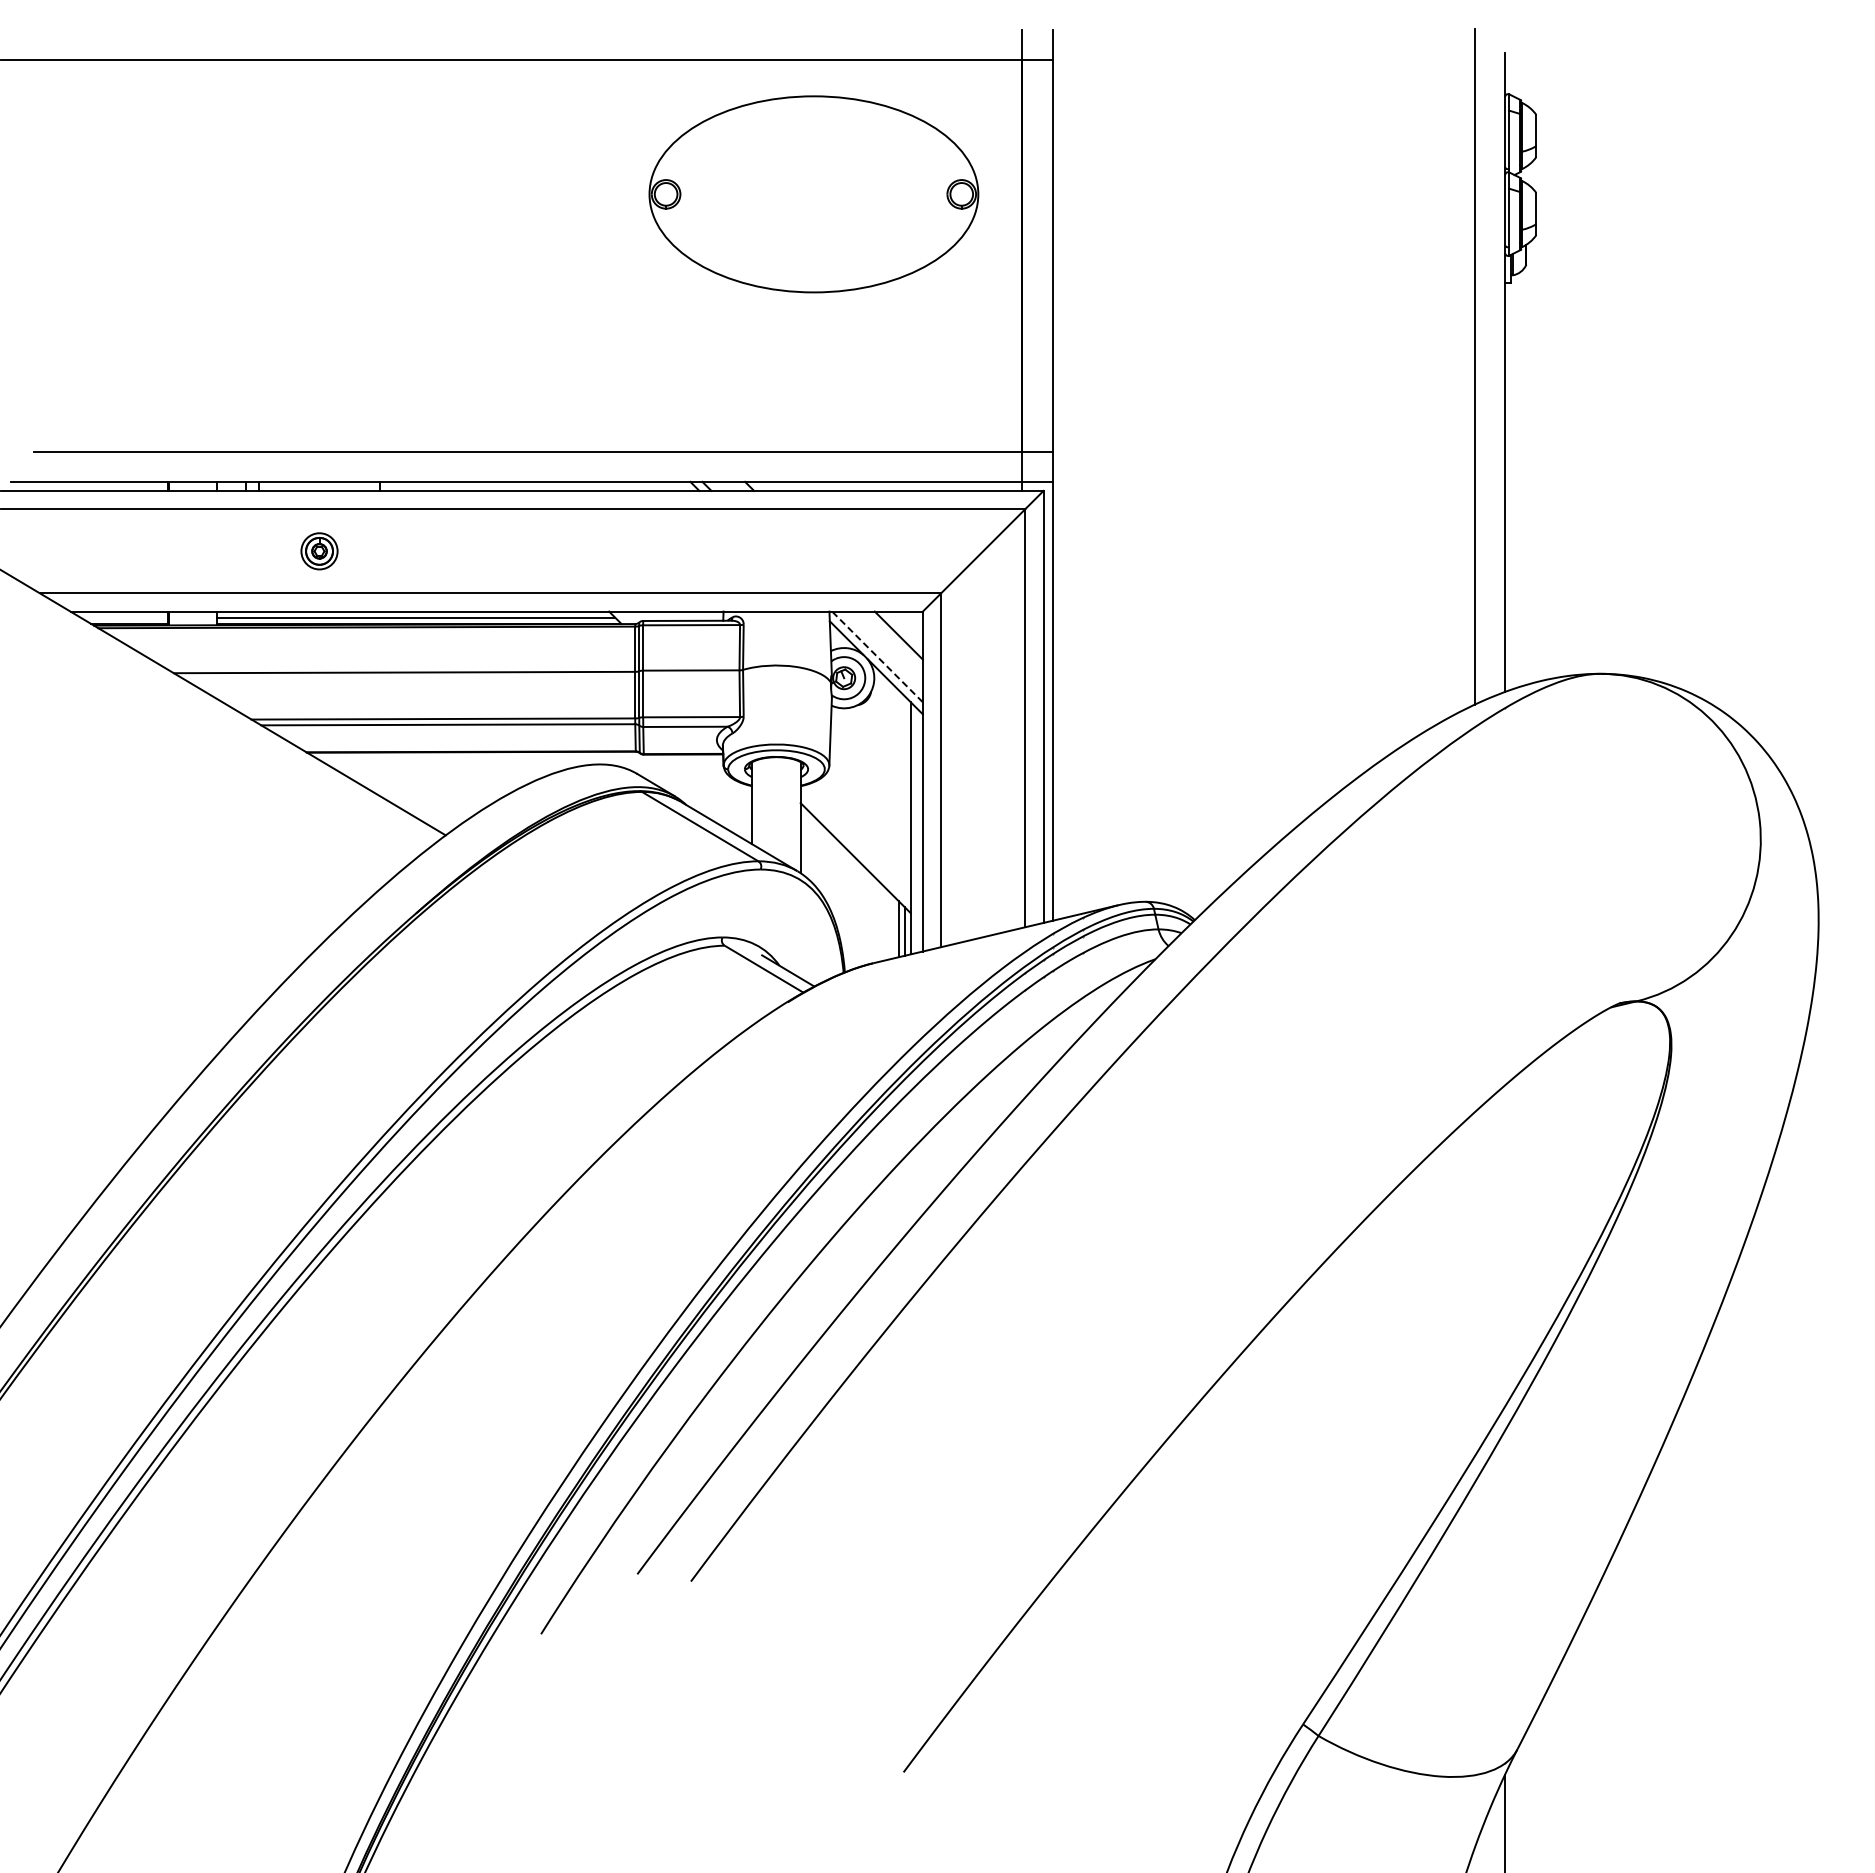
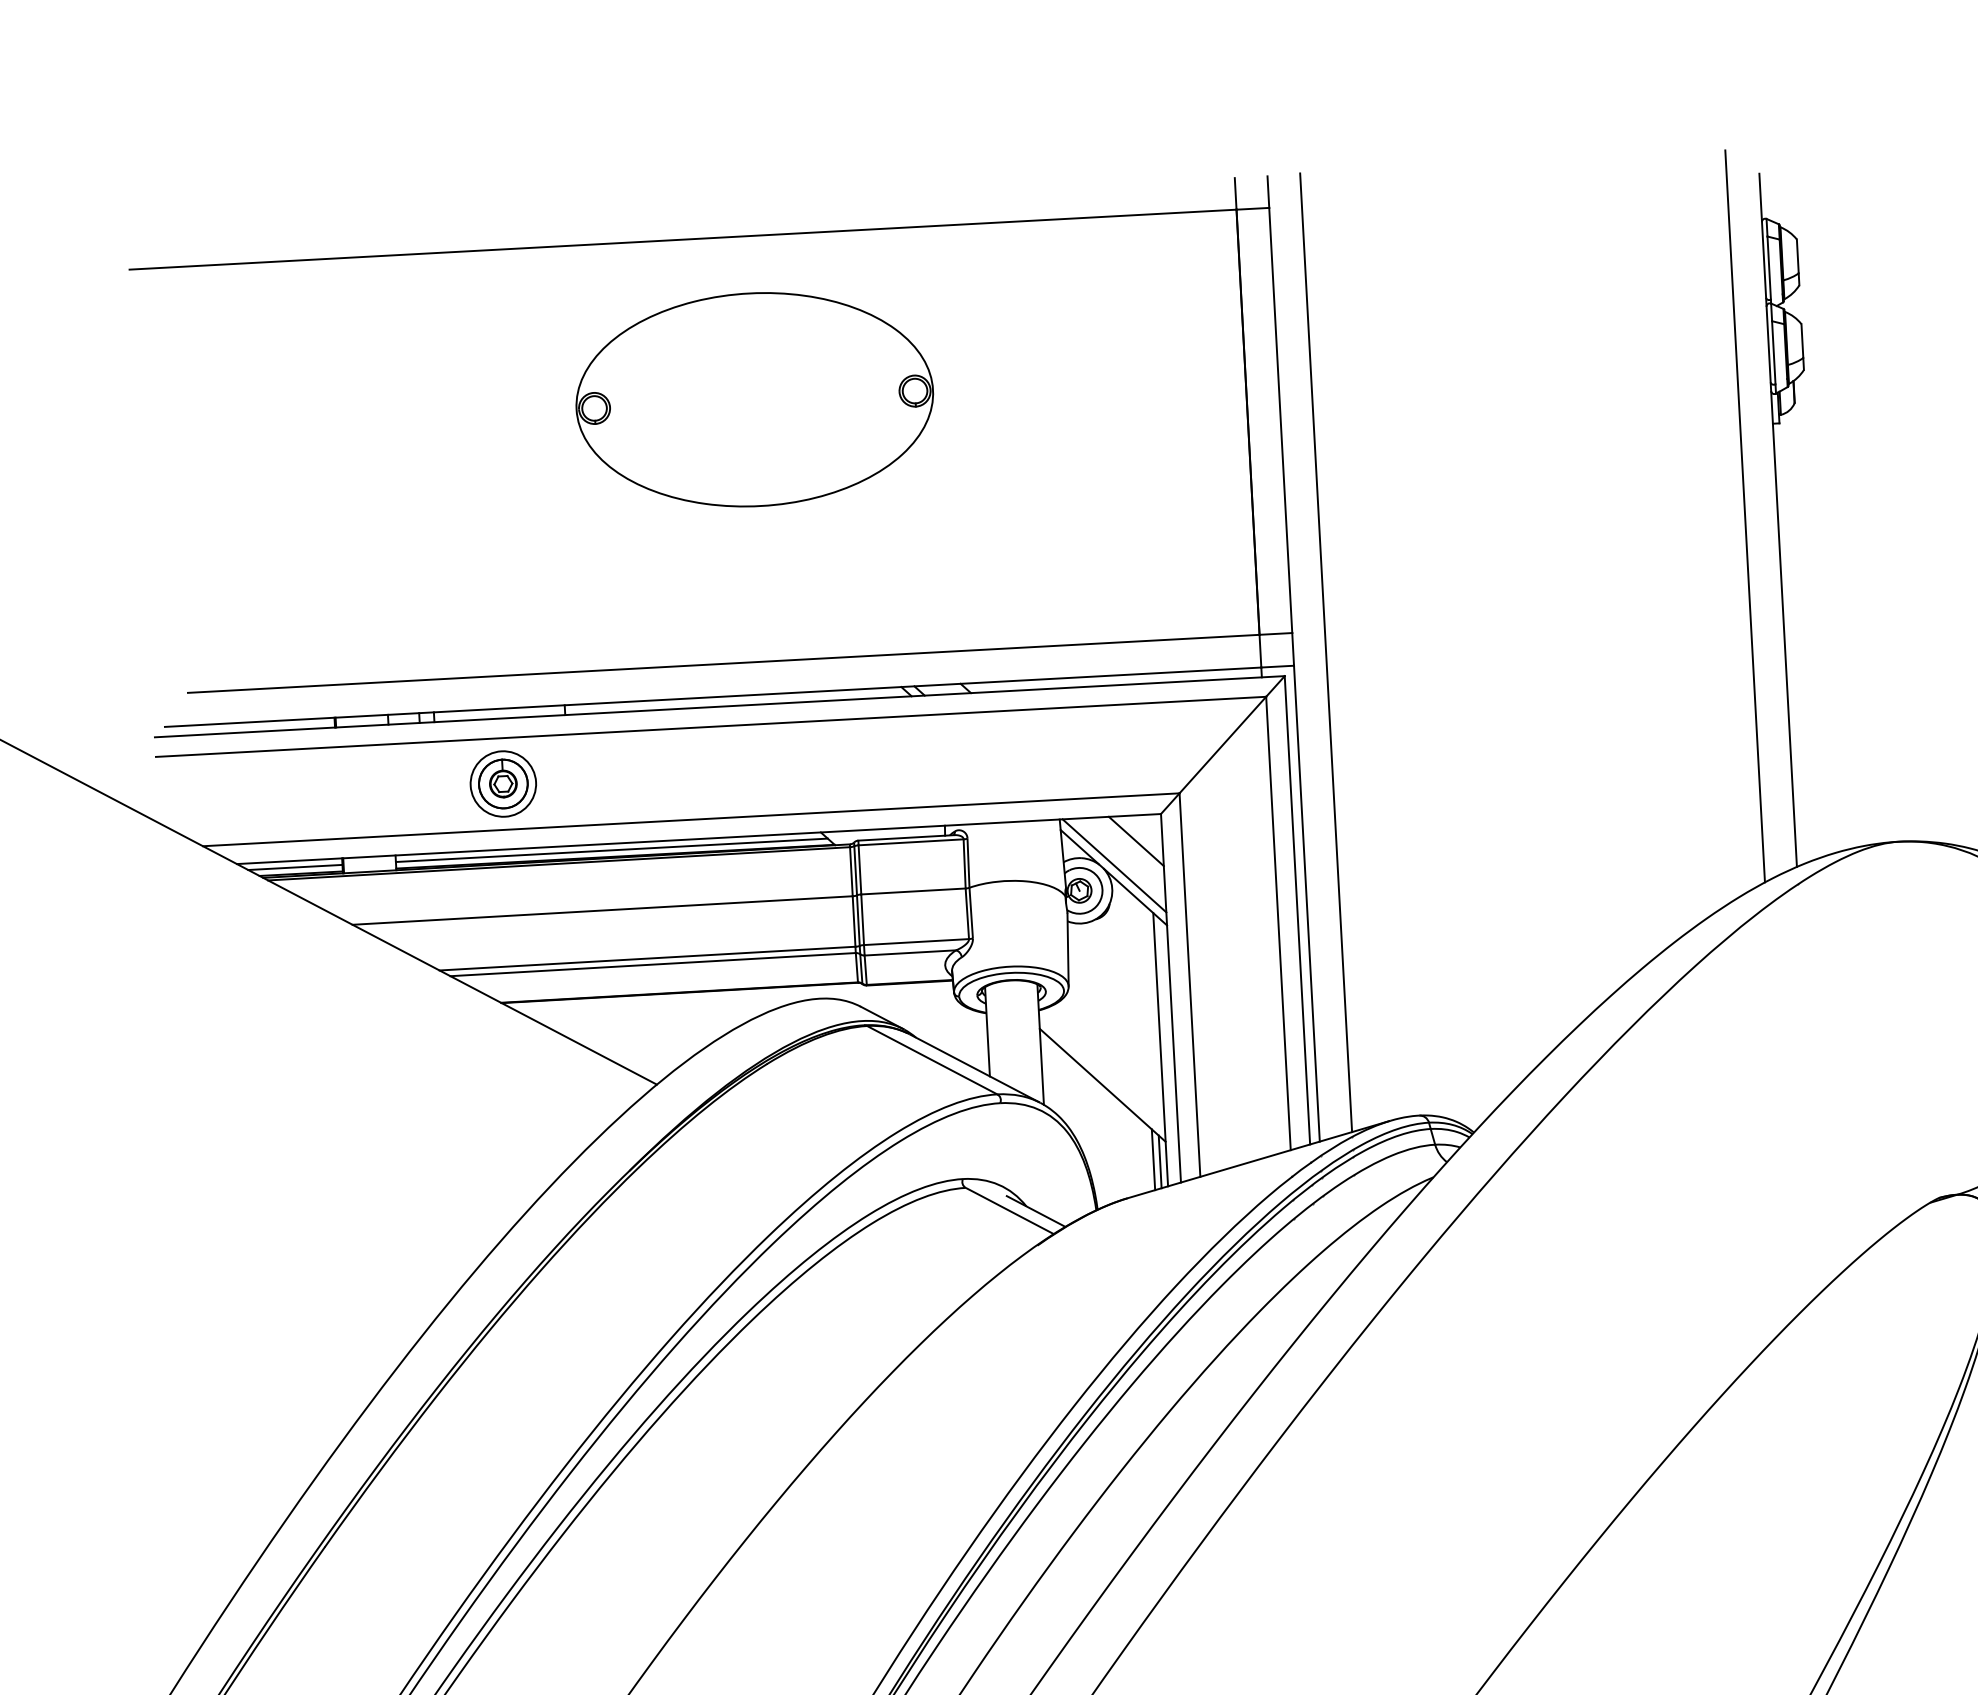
part: (813, 194) -> (754, 399), moved
line: (1082, 471) -> (1325, 652), added
part: (319, 551) -> (503, 784), size x1.67
line: (123, 617) -> (294, 867), added
line: (877, 656) -> (1114, 865), dashed -> solid

